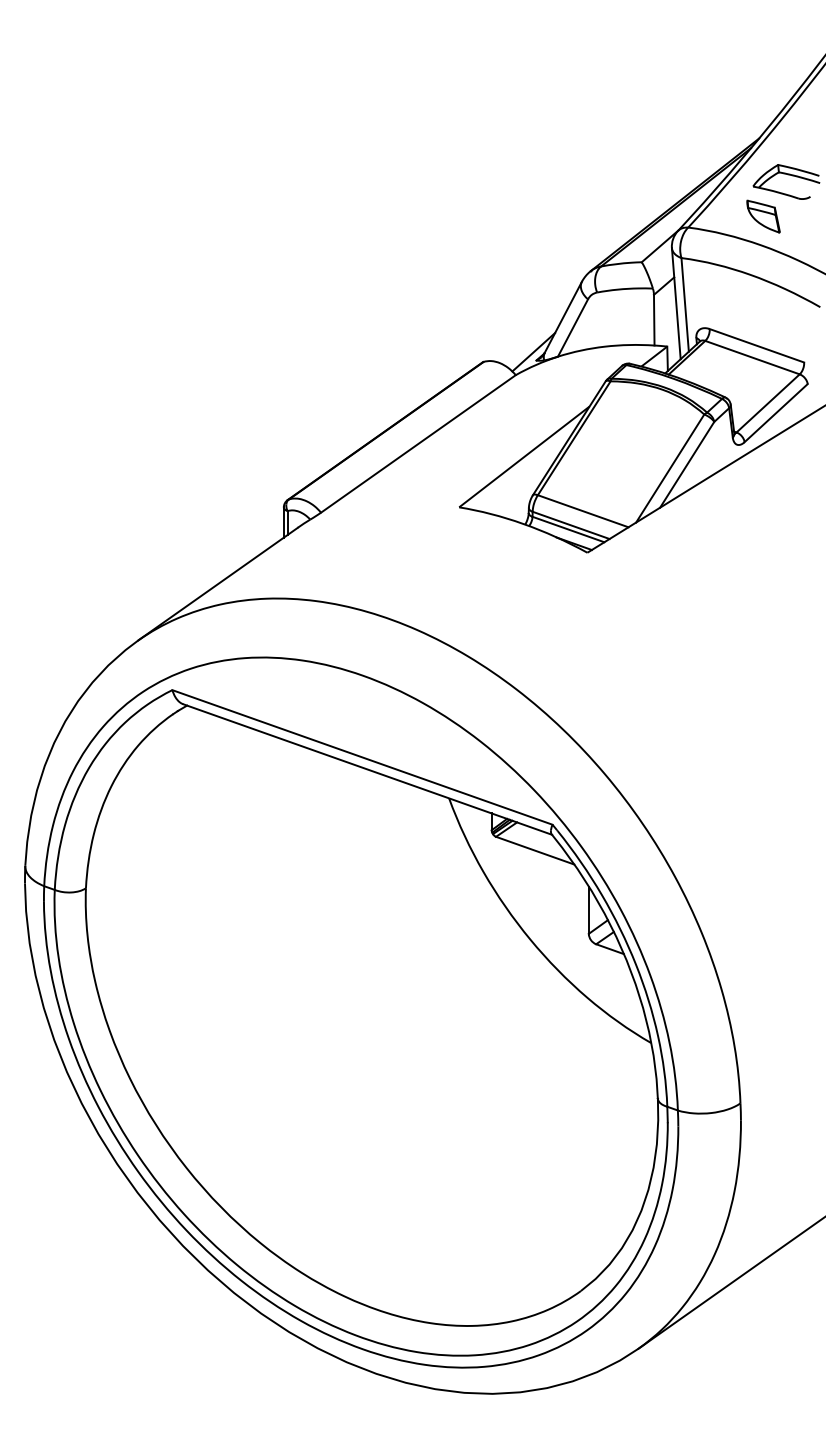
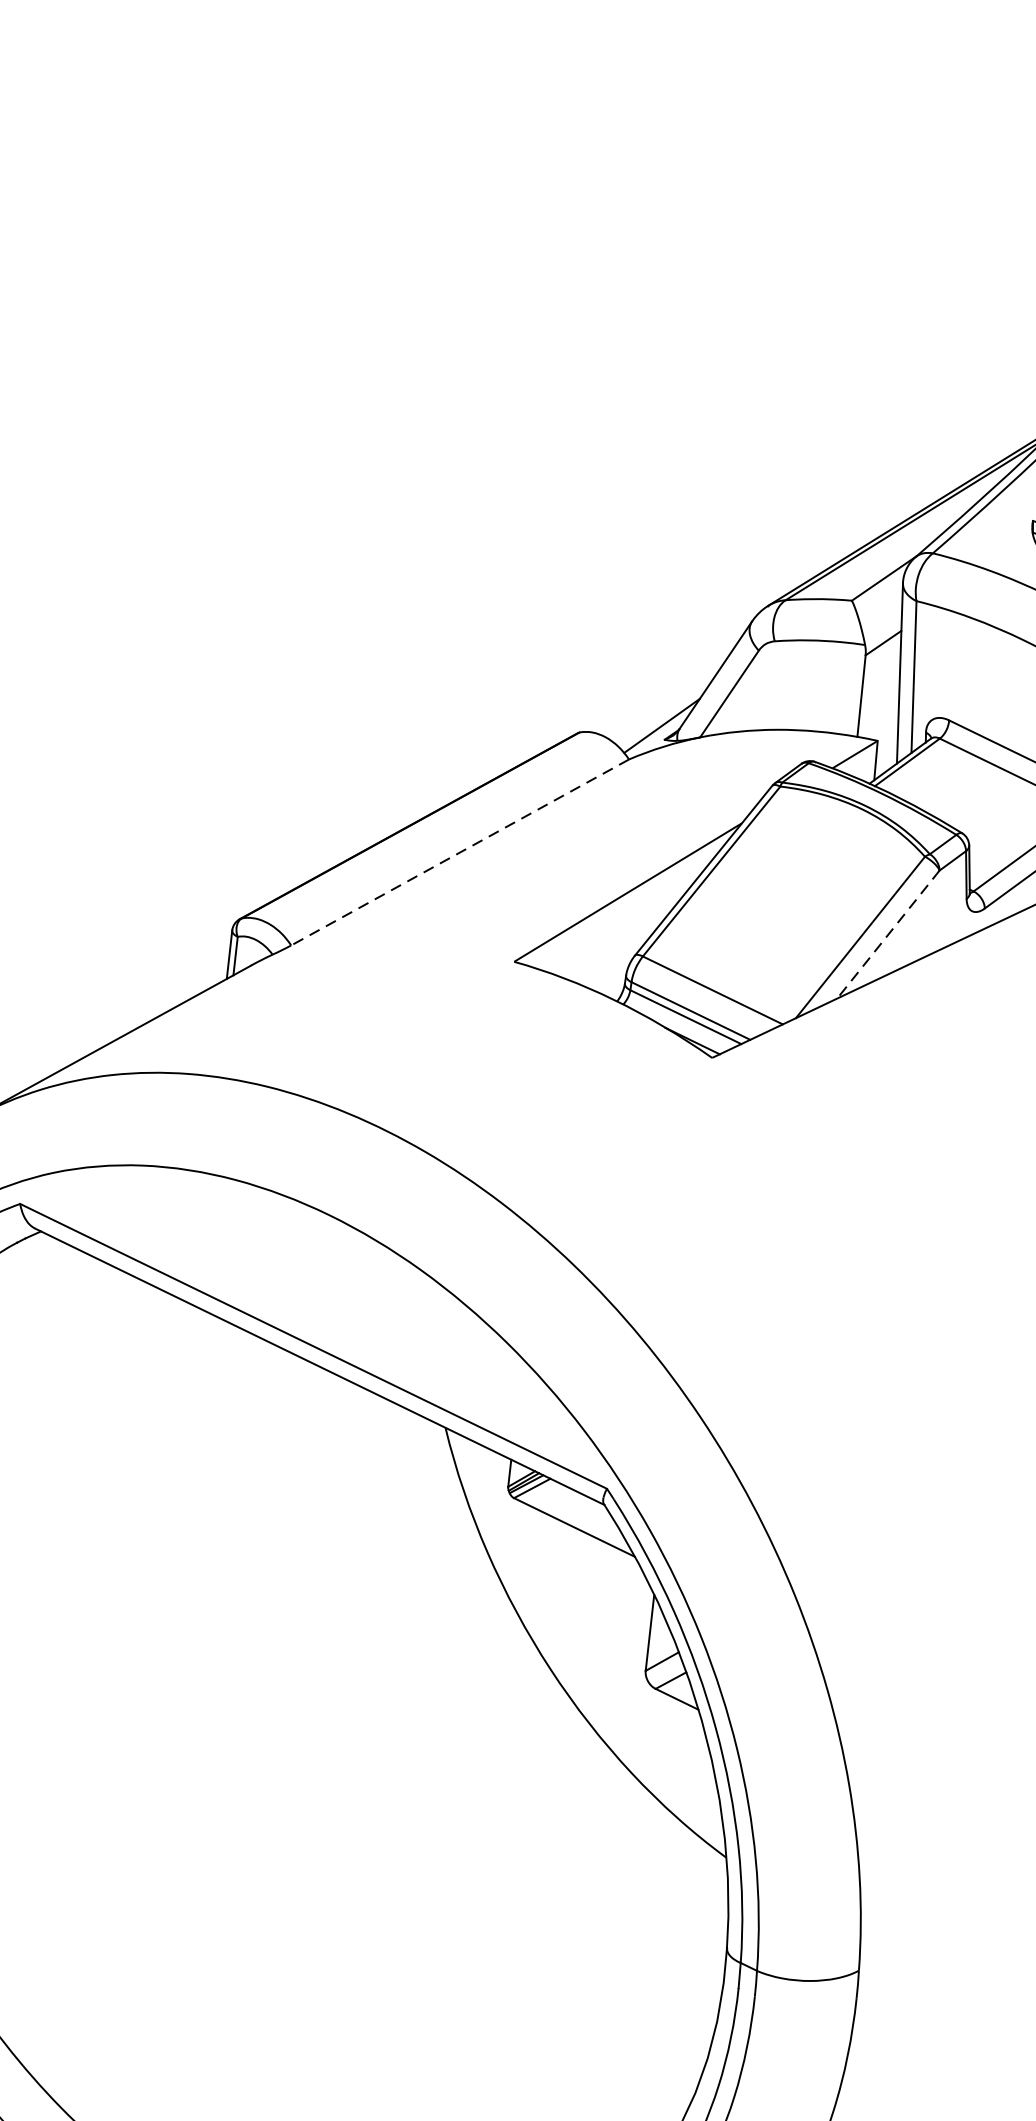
line: (418, 444) -> (460, 853), solid -> dashed
line: (687, 464) -> (888, 934), solid -> dashed

